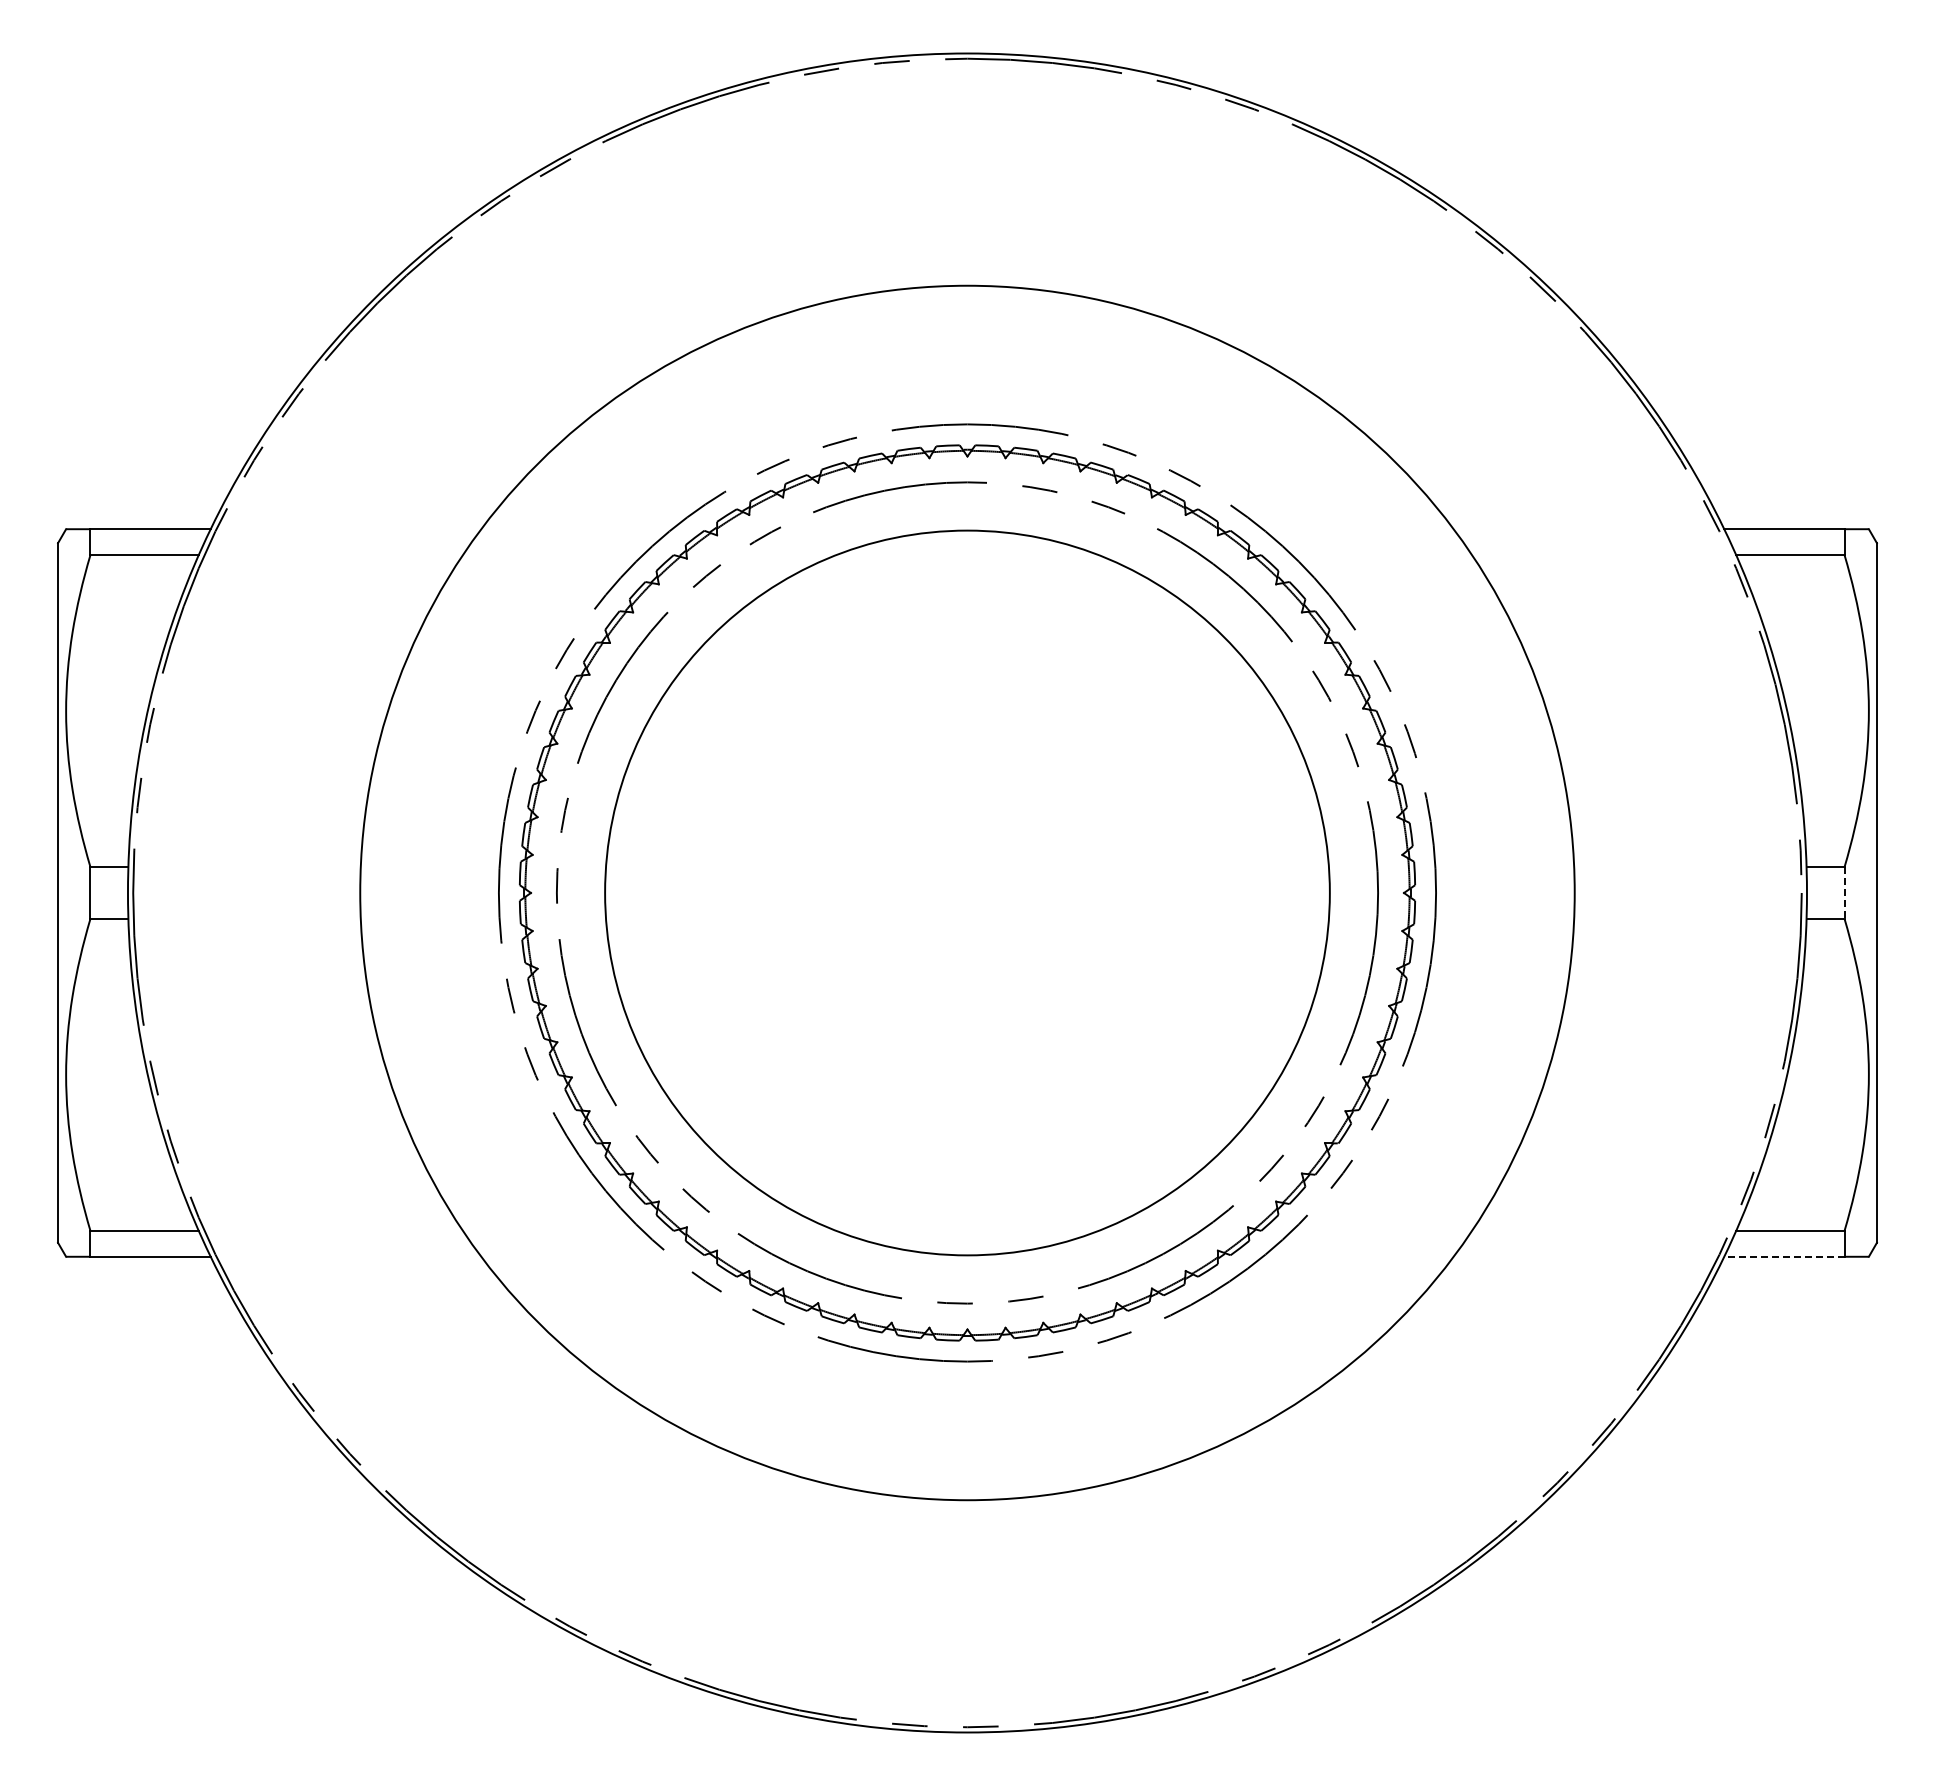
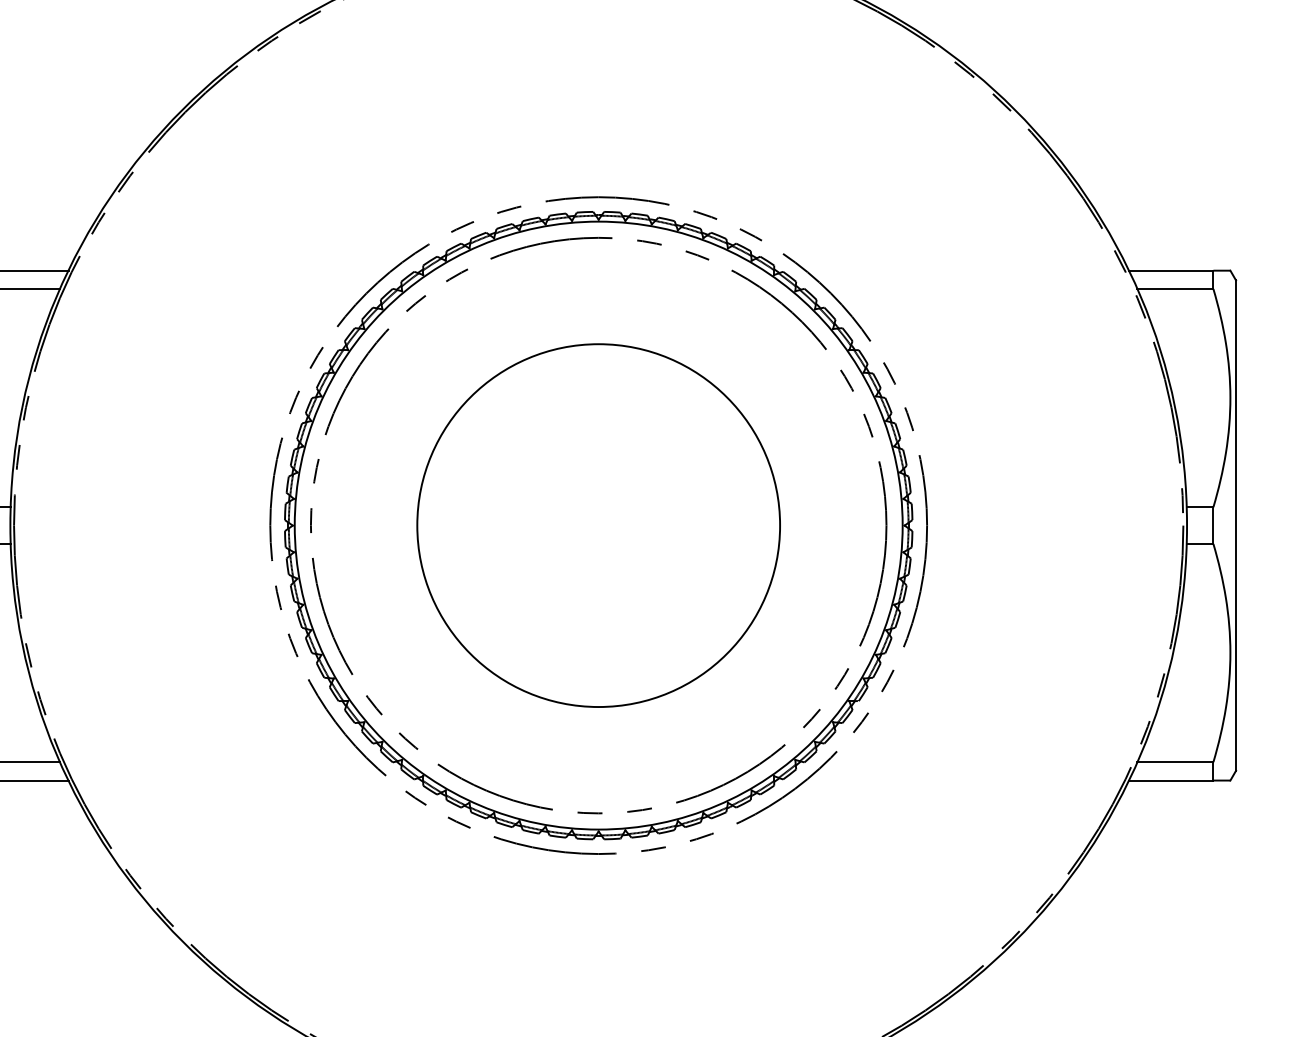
circle: (967, 892) -> (598, 525), size x0.71
circle: (967, 892) -> (598, 525), size x0.71
line: (1844, 893) -> (1213, 525), dashed -> solid
line: (1783, 1256) -> (1170, 780), dashed -> solid

